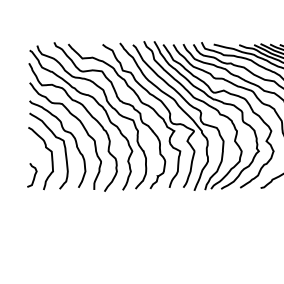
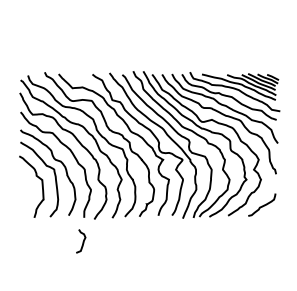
curve: (33, 175) -> (82, 241), moved

